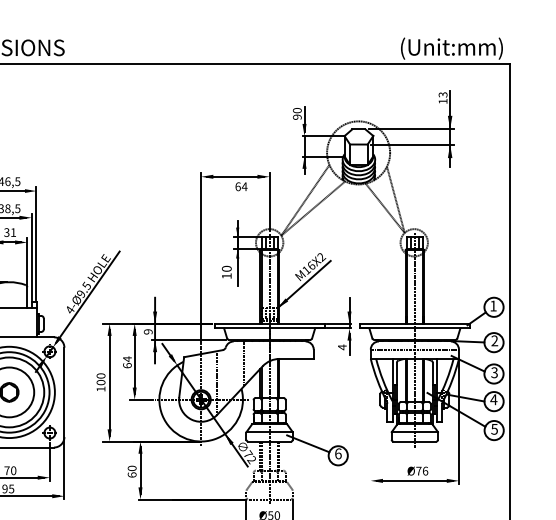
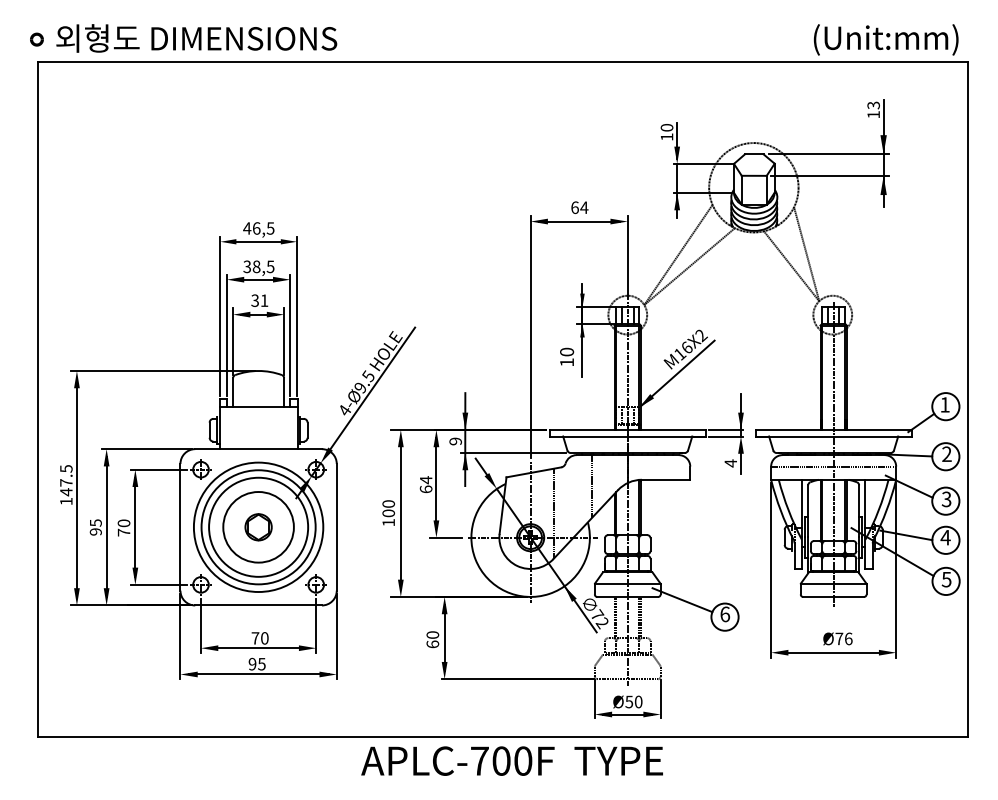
text: (296, 116) -> (666, 136), 90 -> 10
text: (241, 186) -> (579, 207), moved
line: (371, 422) -> (771, 570), added

